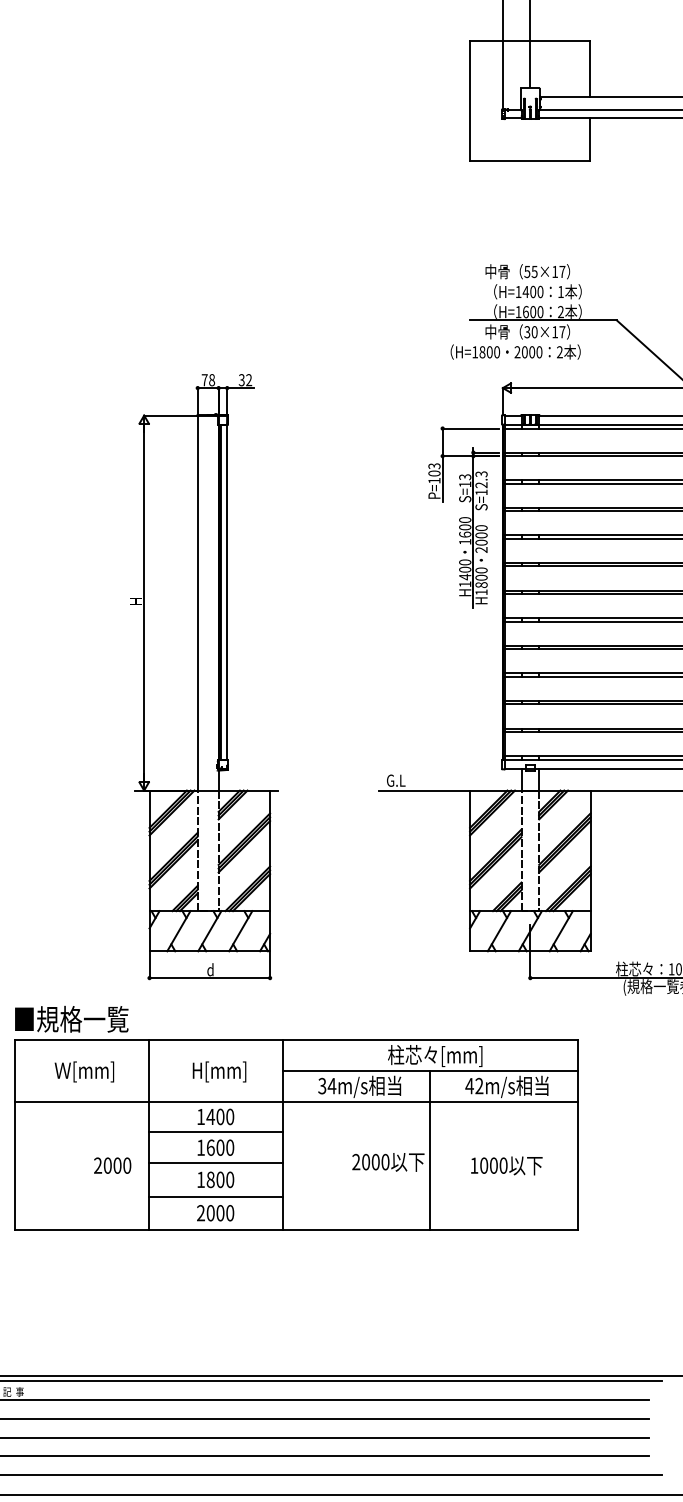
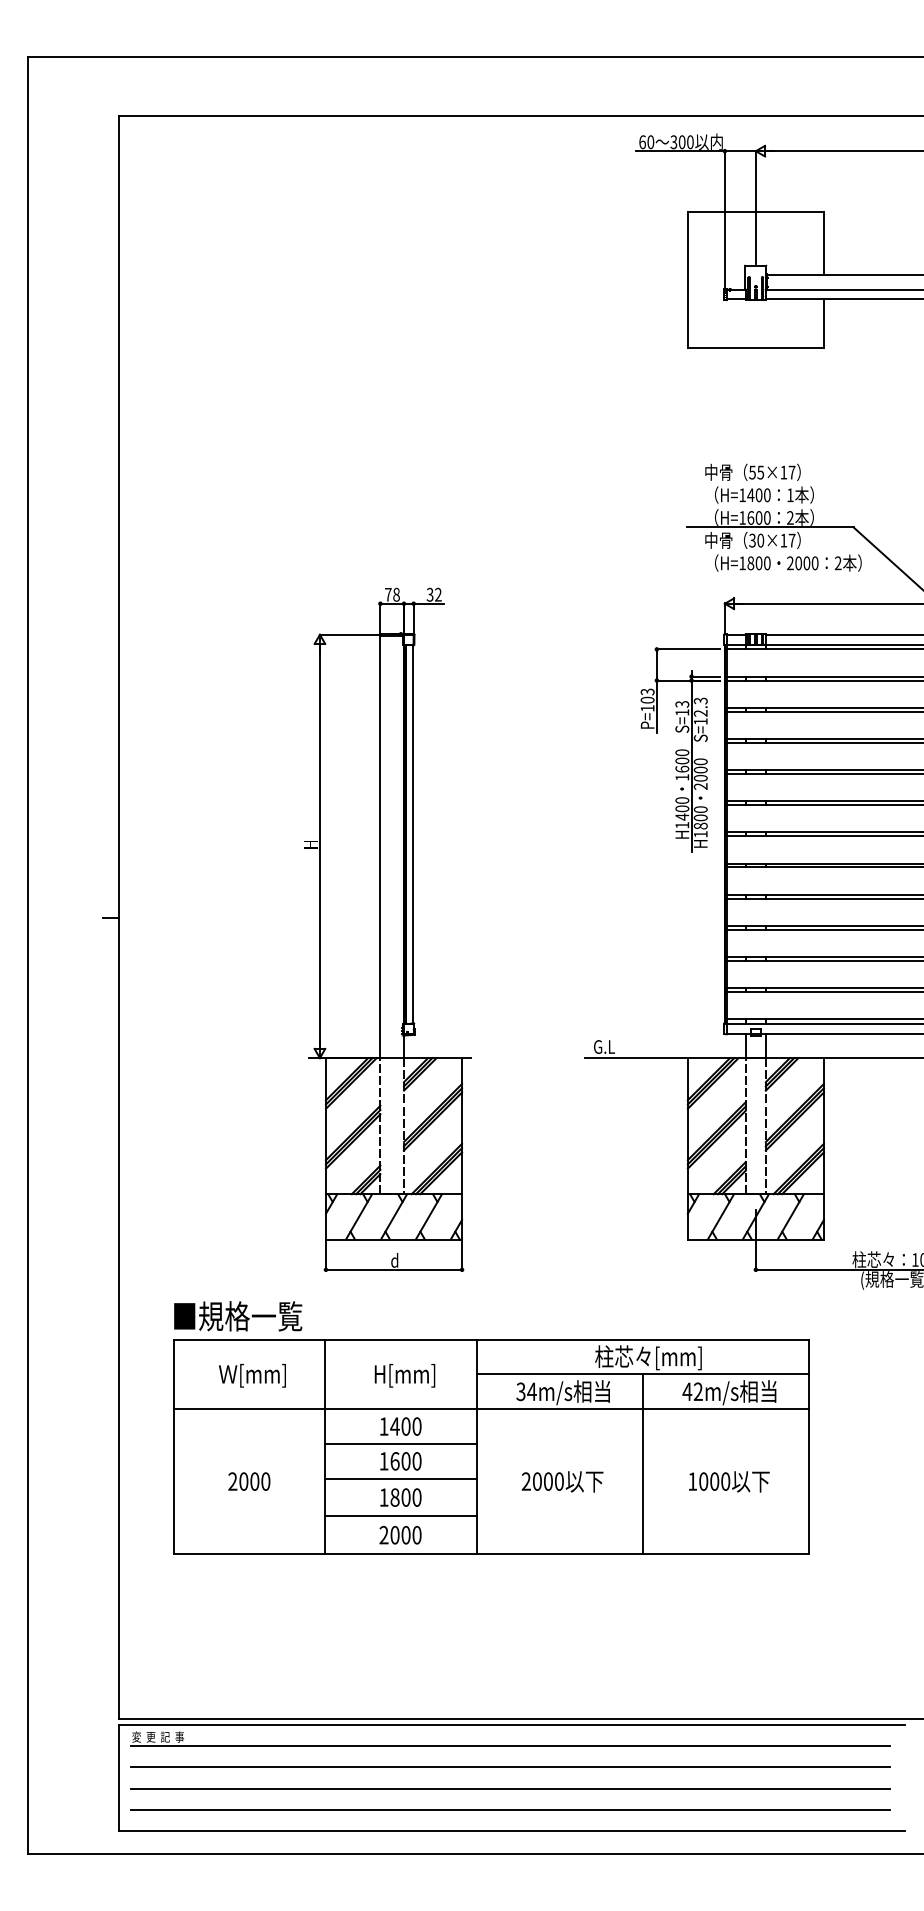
text: (515, 351) -> (788, 562), moved
text: (388, 1162) -> (562, 1481), moved
text: (112, 1165) -> (249, 1481), moved

